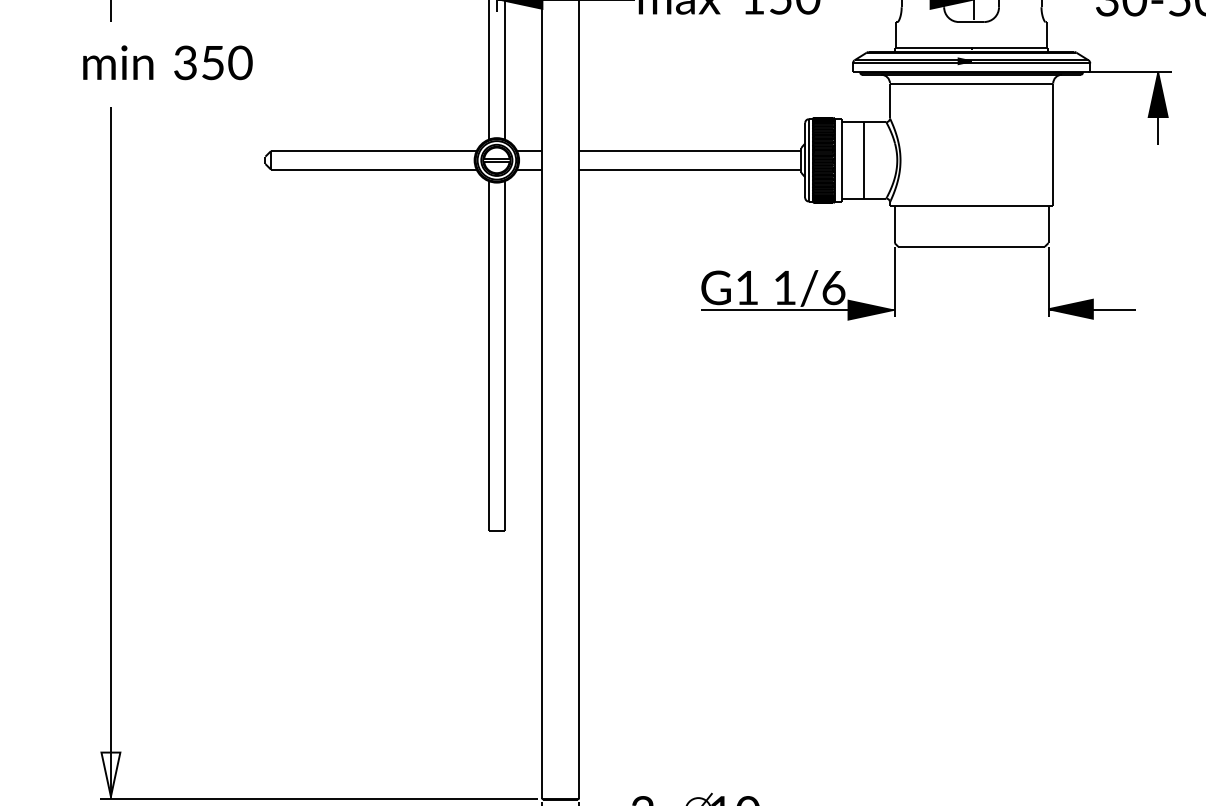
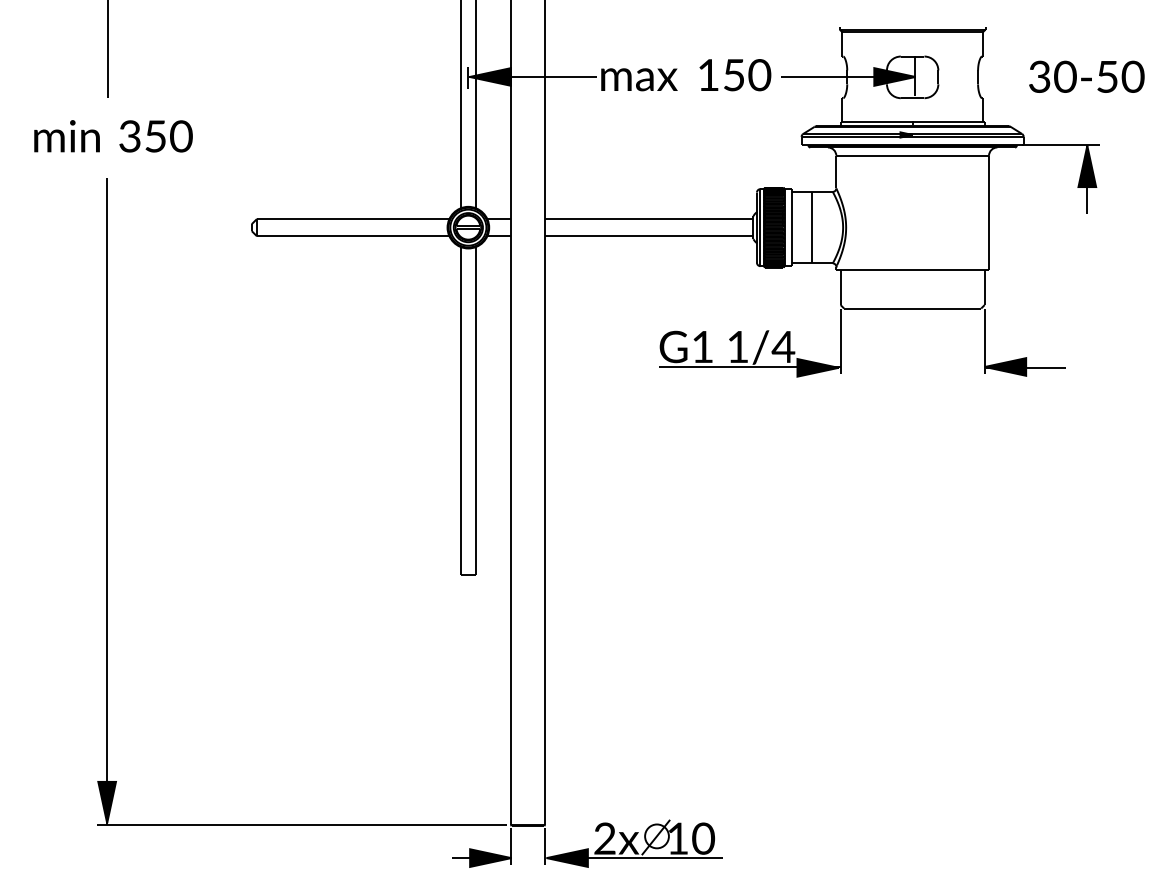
text: (167, 62) -> (113, 136), moved
text: (833, 288) -> (783, 347), 1/6 -> 1/4
fill: (111, 774) -> (107, 802), added

